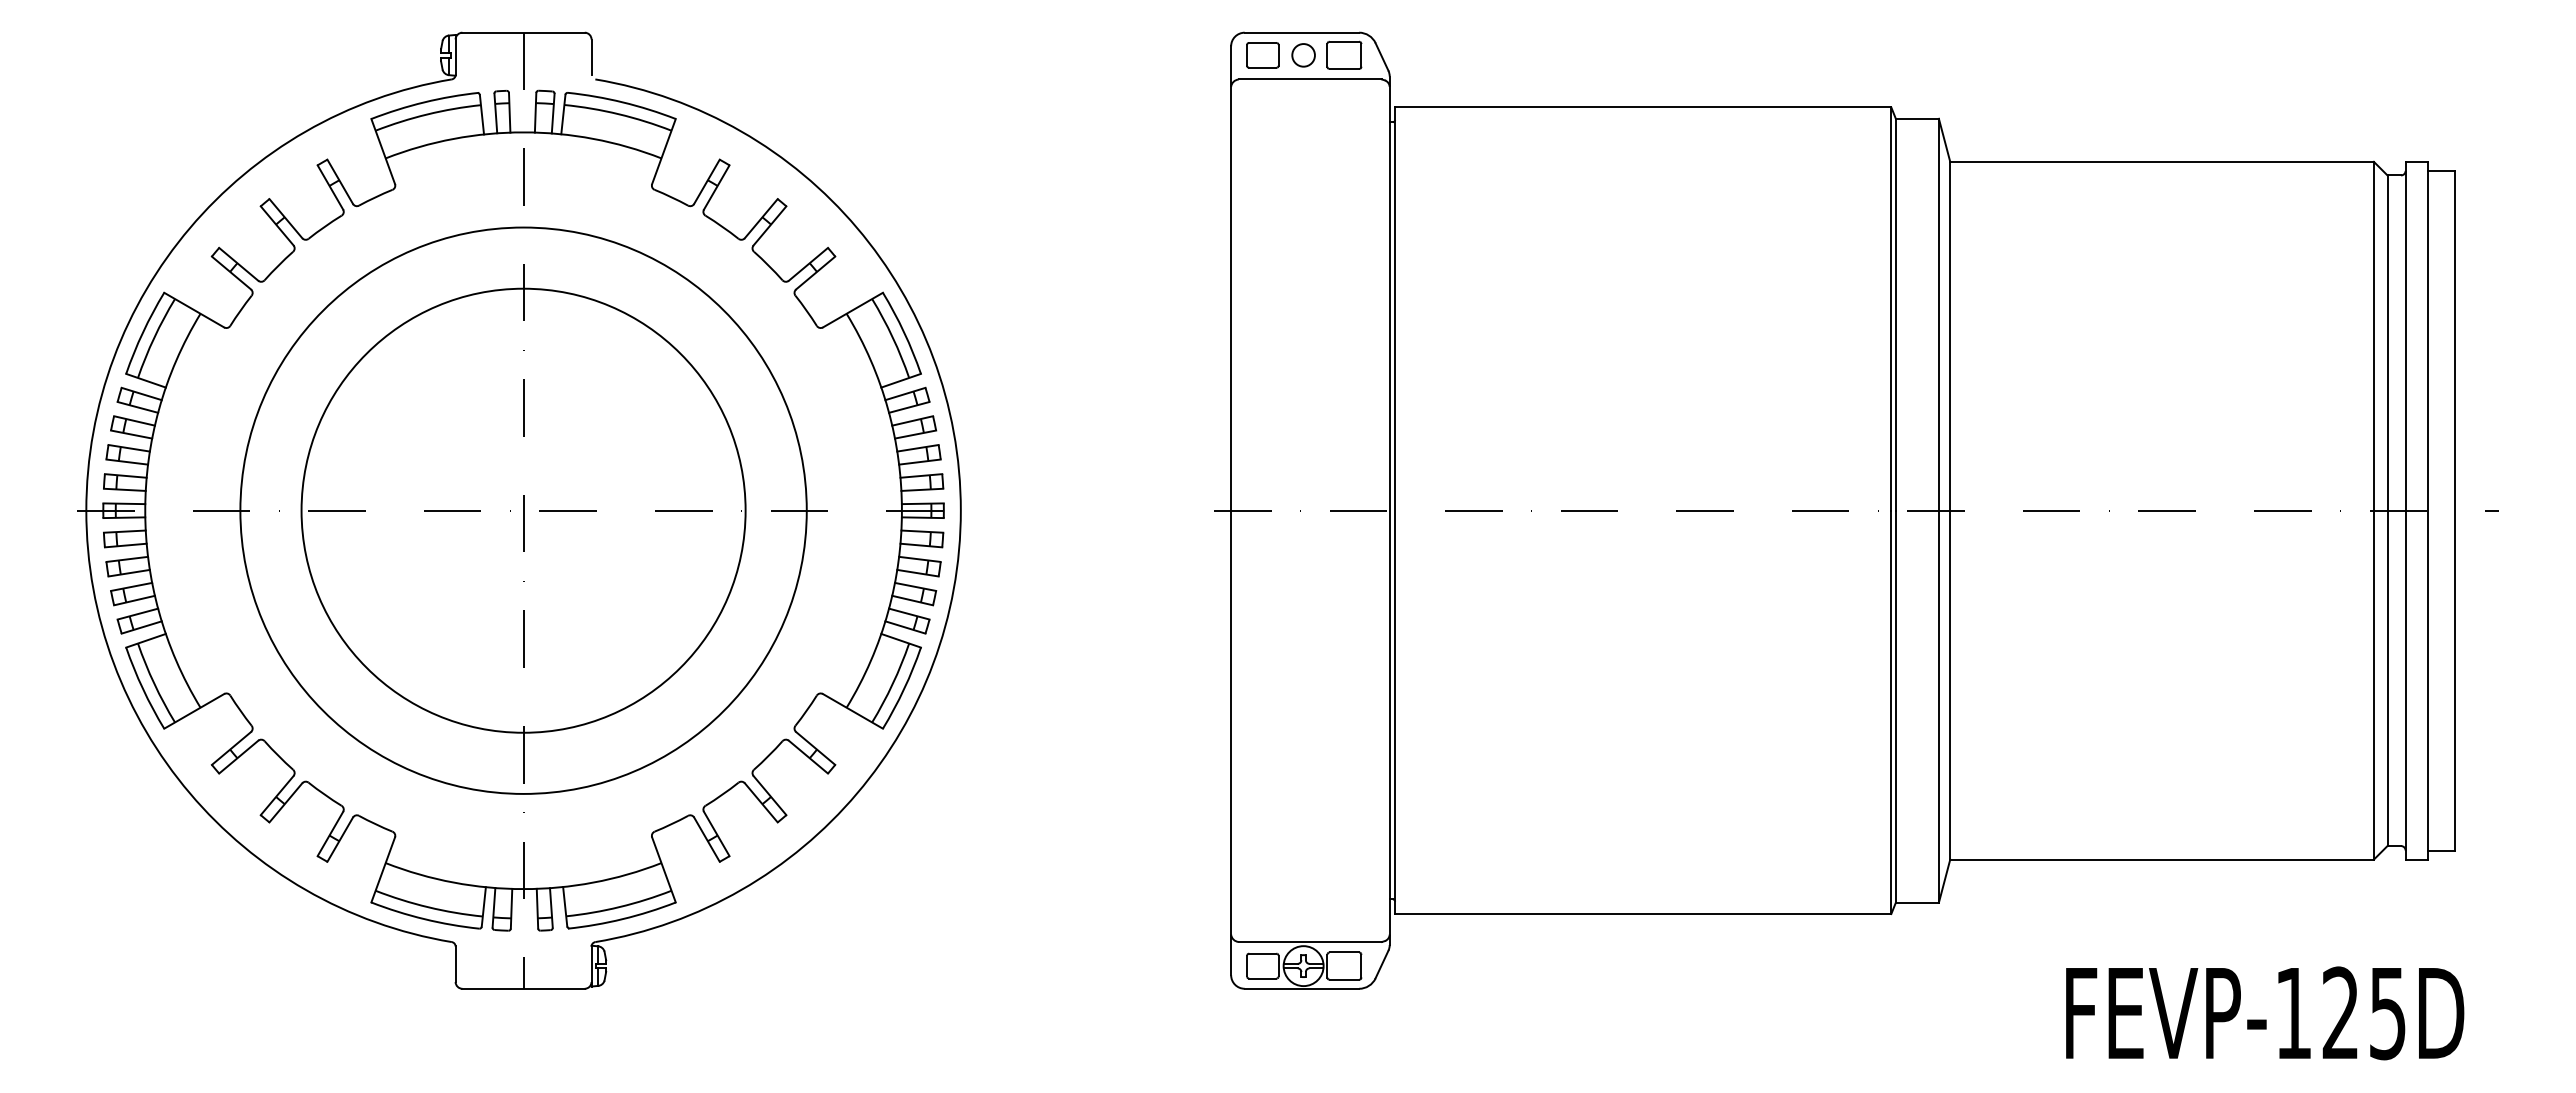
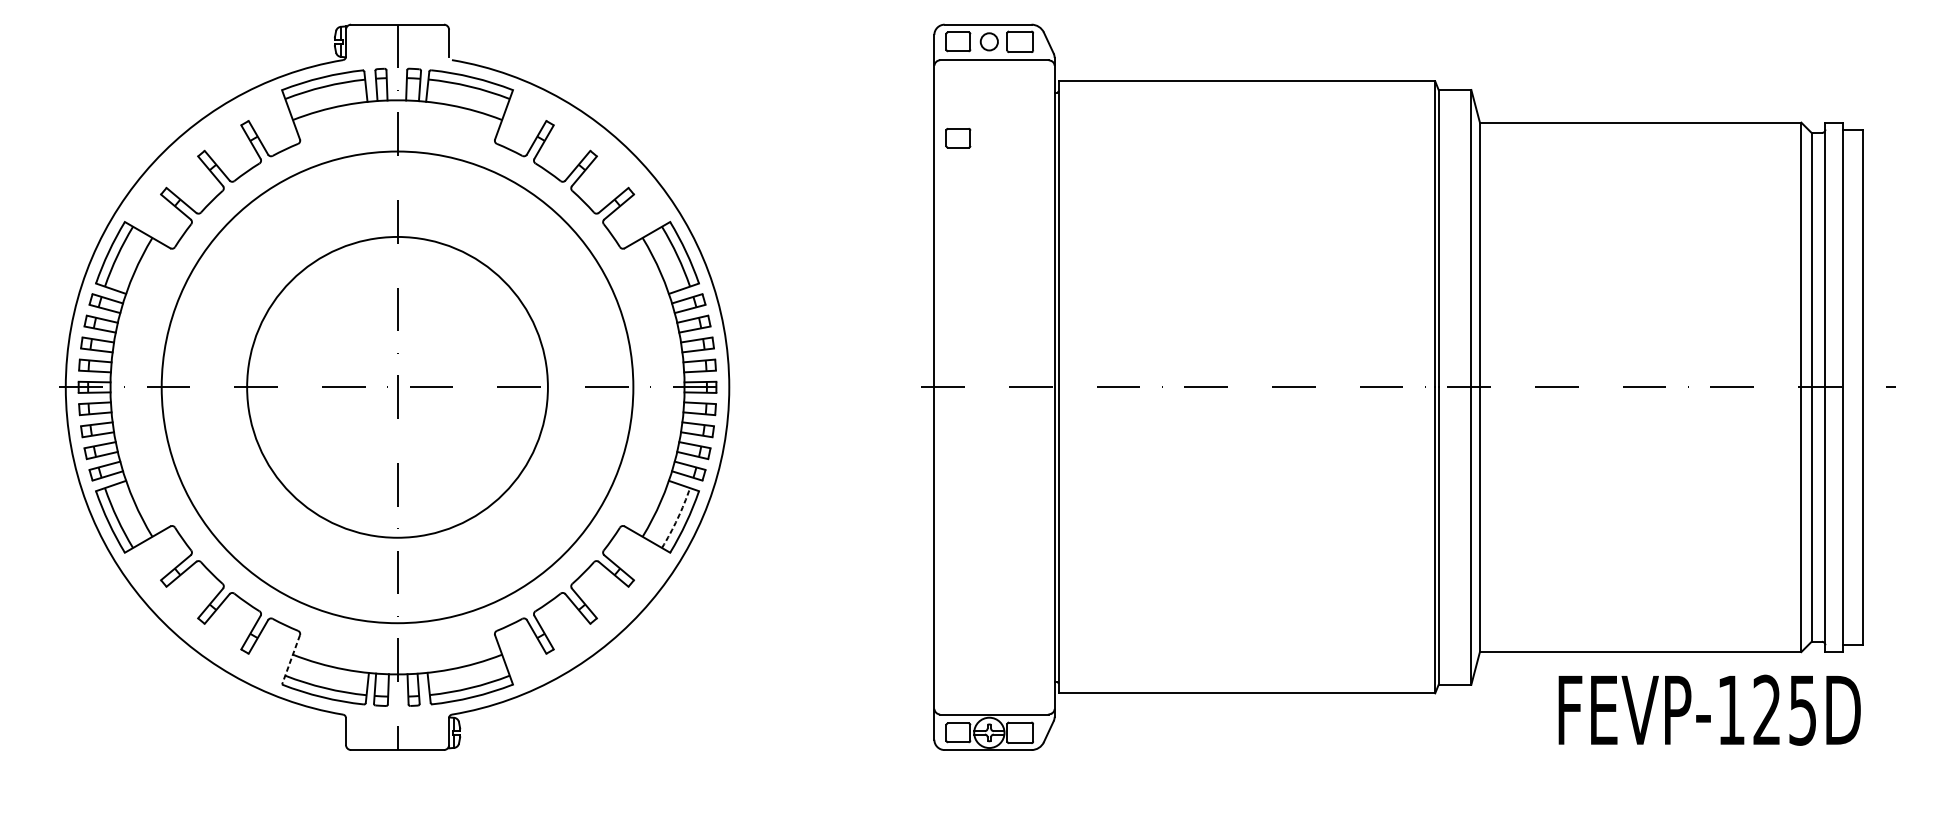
part: (1262, 182) -> (958, 138), added
circle: (523, 510) -> (397, 387), size x0.7
circle: (523, 510) -> (397, 387), size x1.4
arc: (892, 683) -> (677, 518), solid -> dashed
line: (383, 869) -> (291, 659), solid -> dashed
text: (2265, 1013) -> (1710, 710), moved

